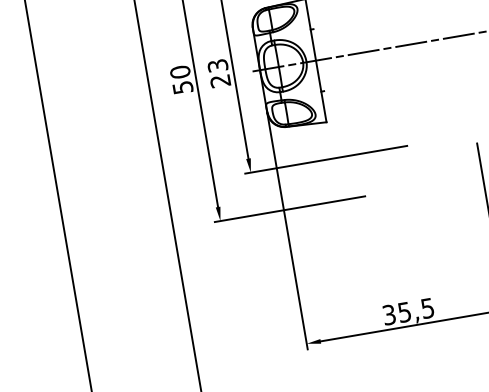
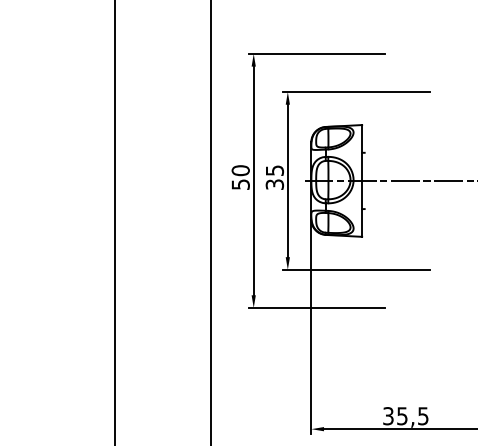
text: (218, 73) -> (274, 177), 23 -> 35

